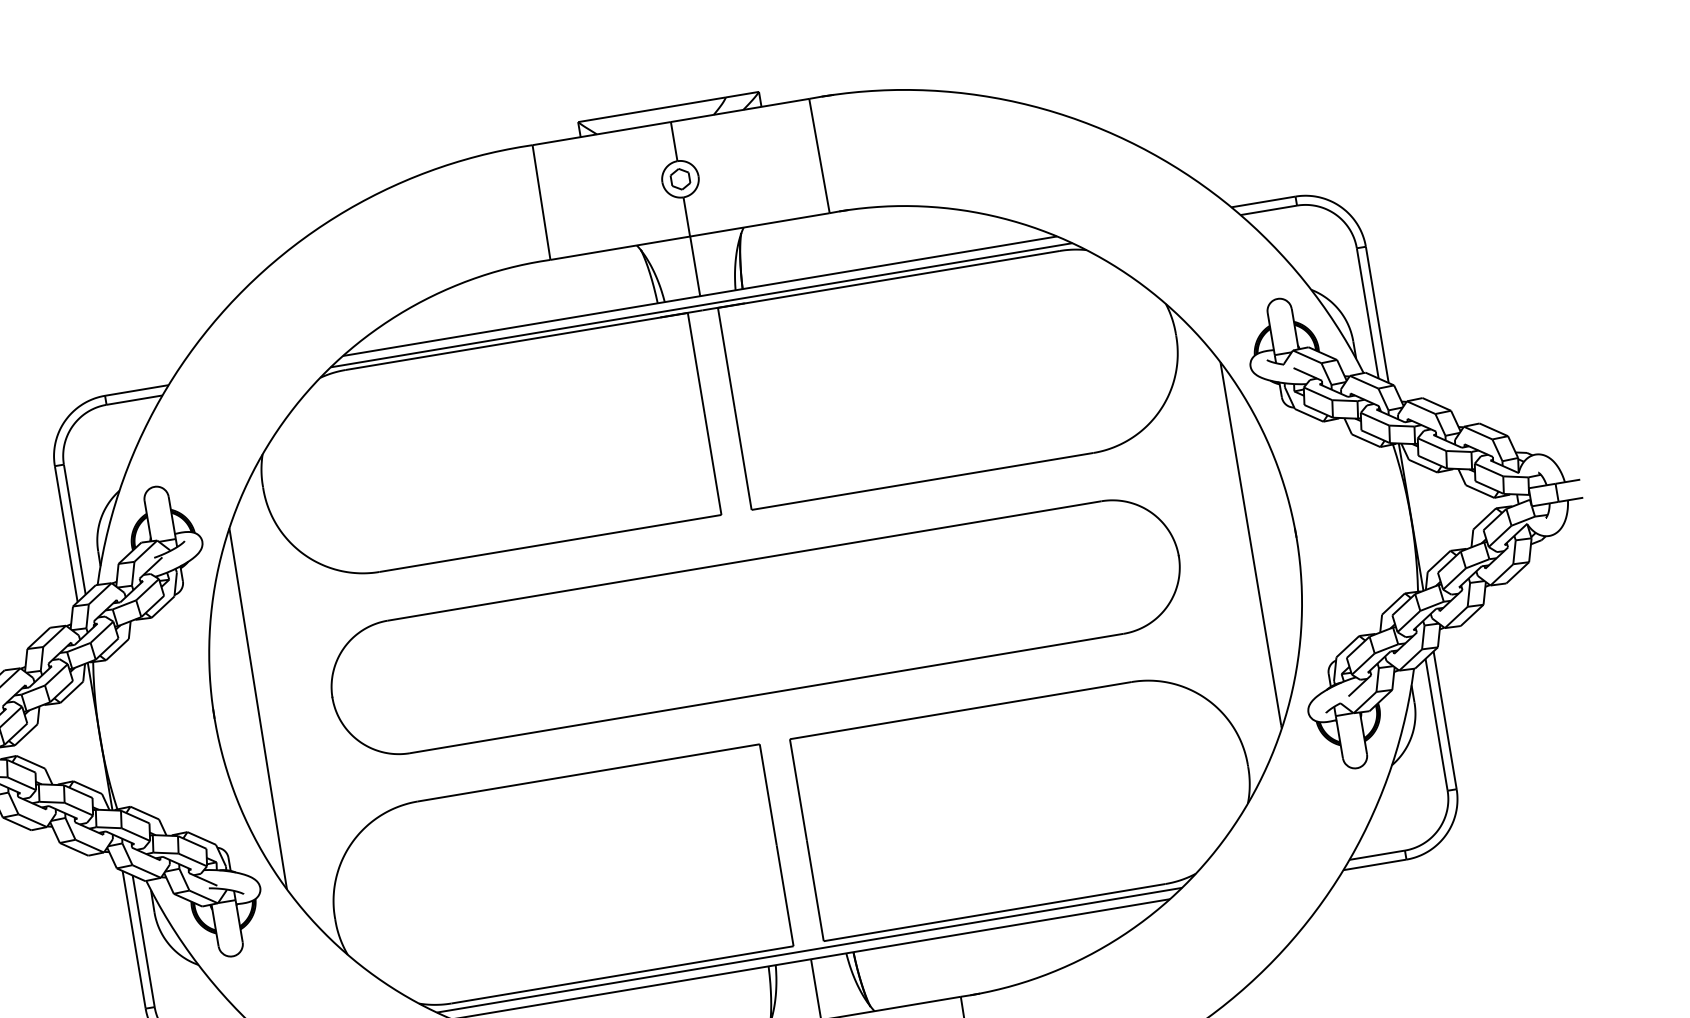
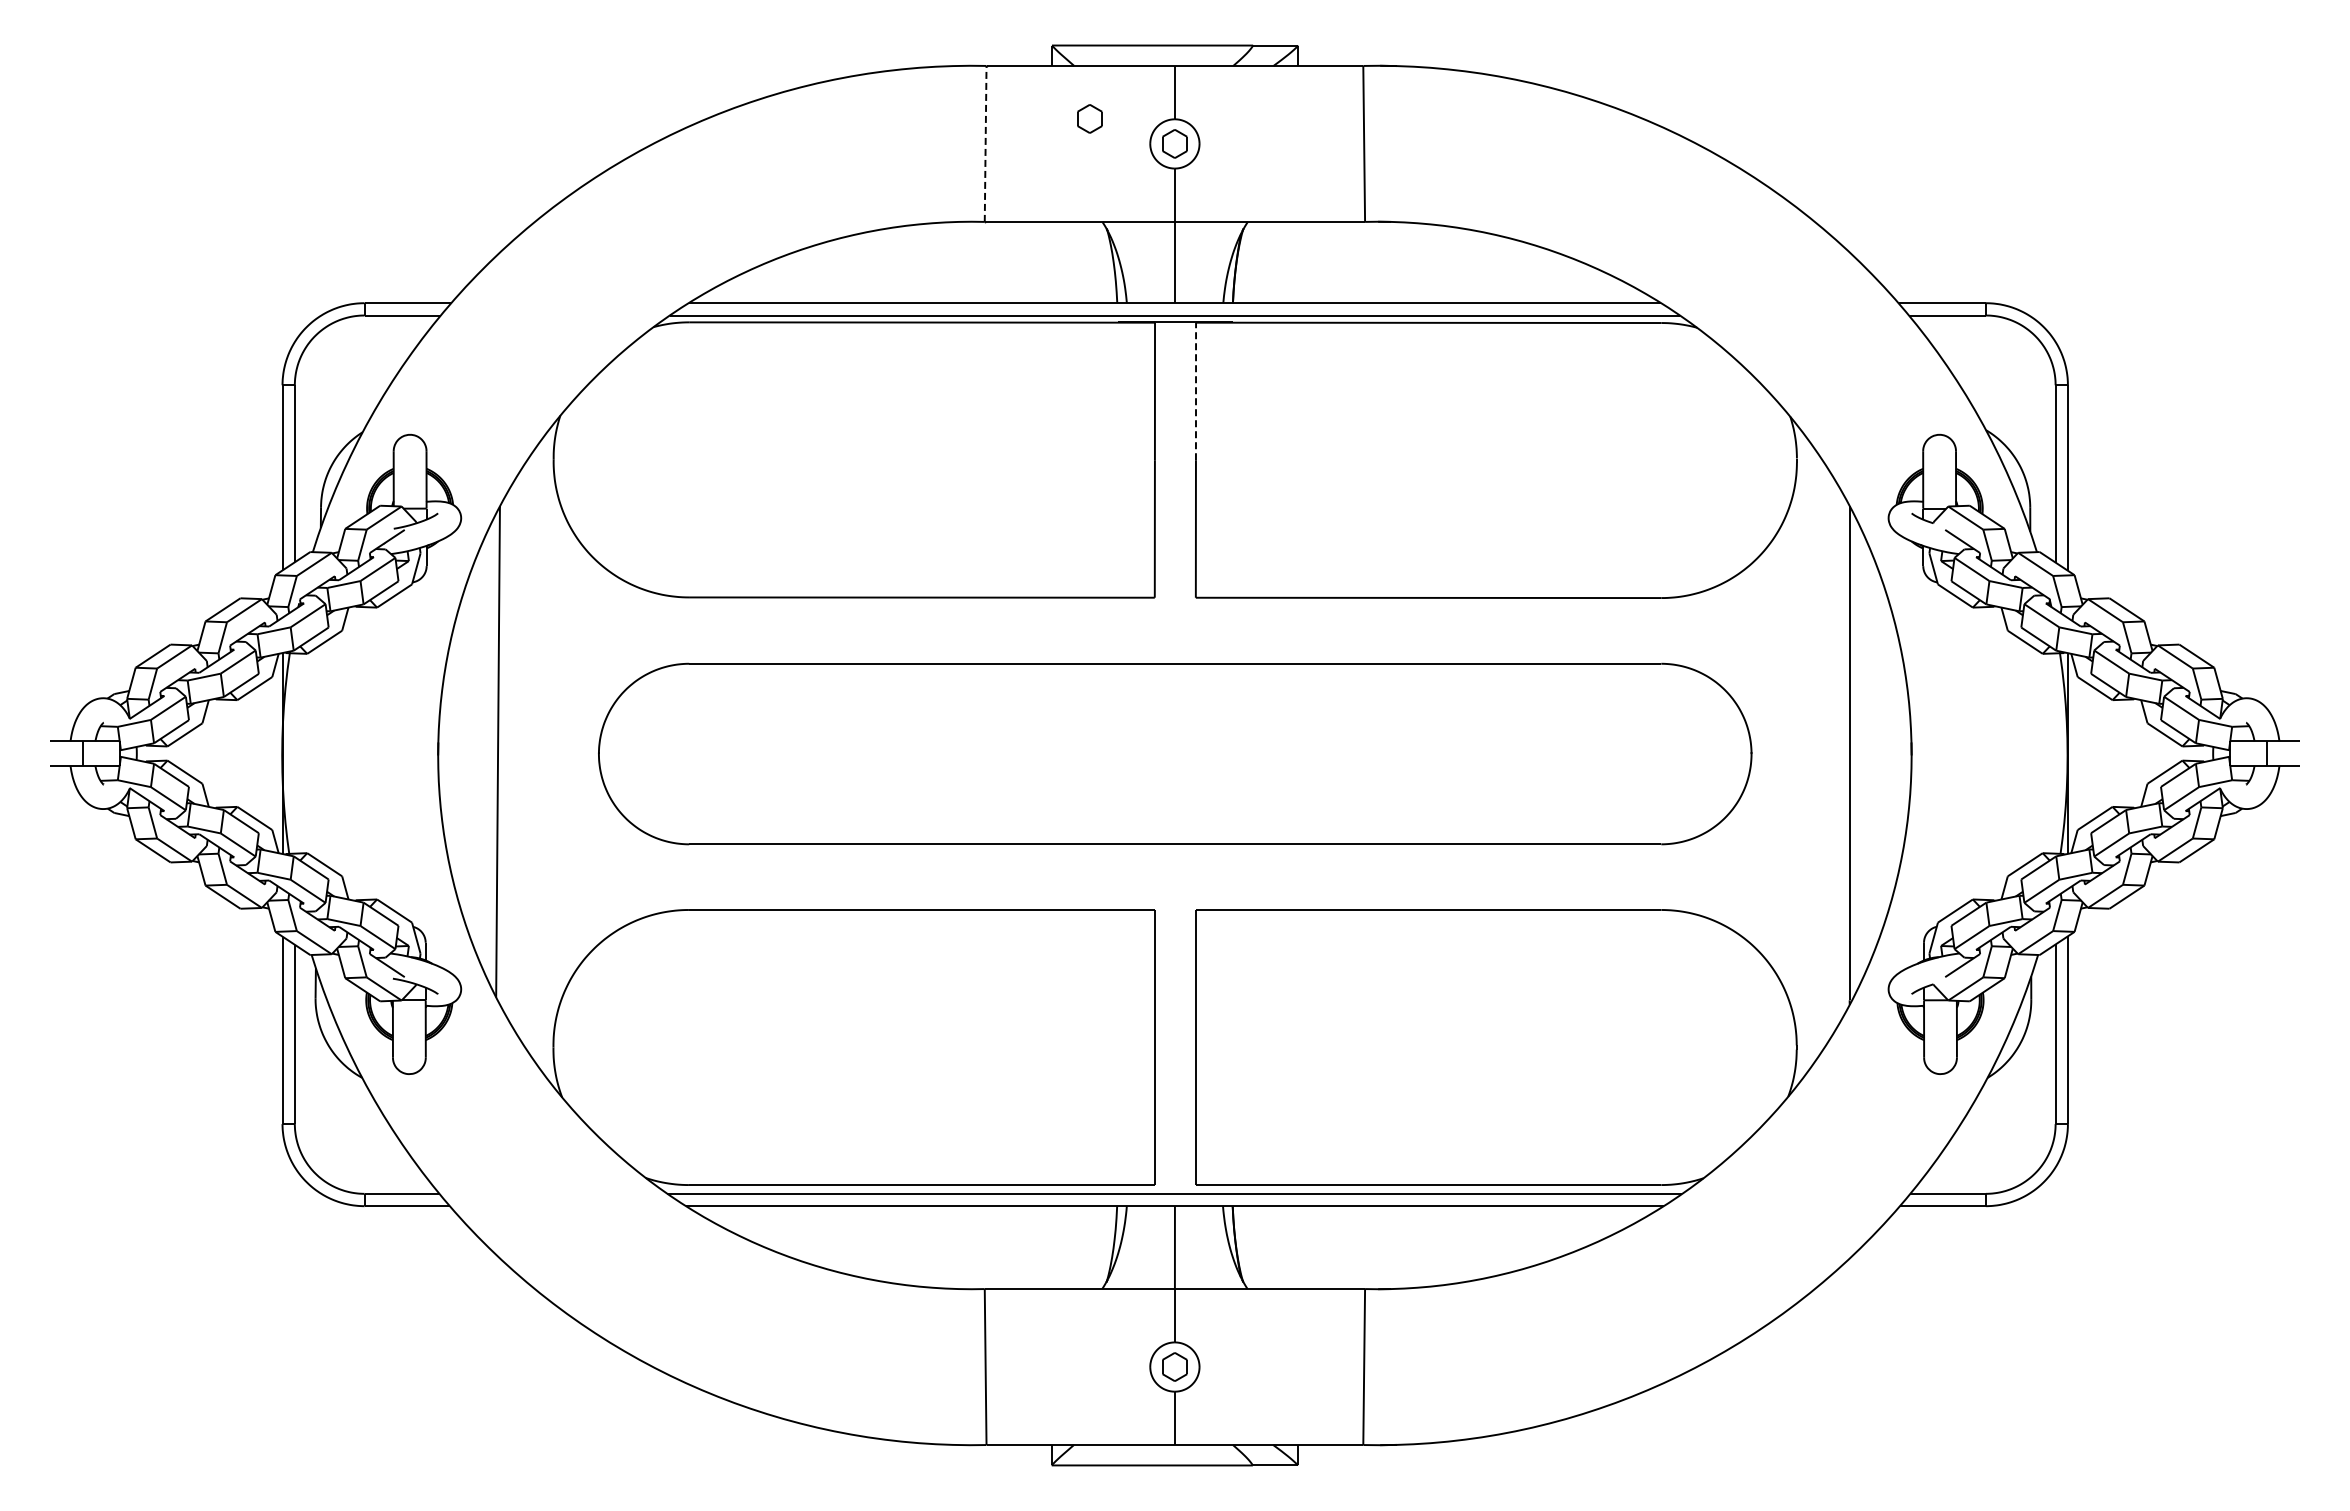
part: (614, 171) -> (1089, 118), added
line: (541, 202) -> (985, 143), solid -> dashed
line: (726, 358) -> (1196, 391), solid -> dashed

